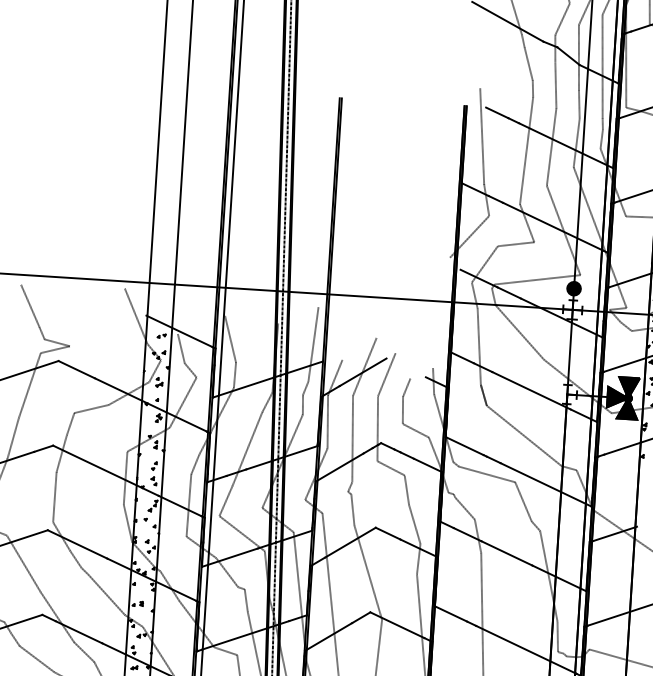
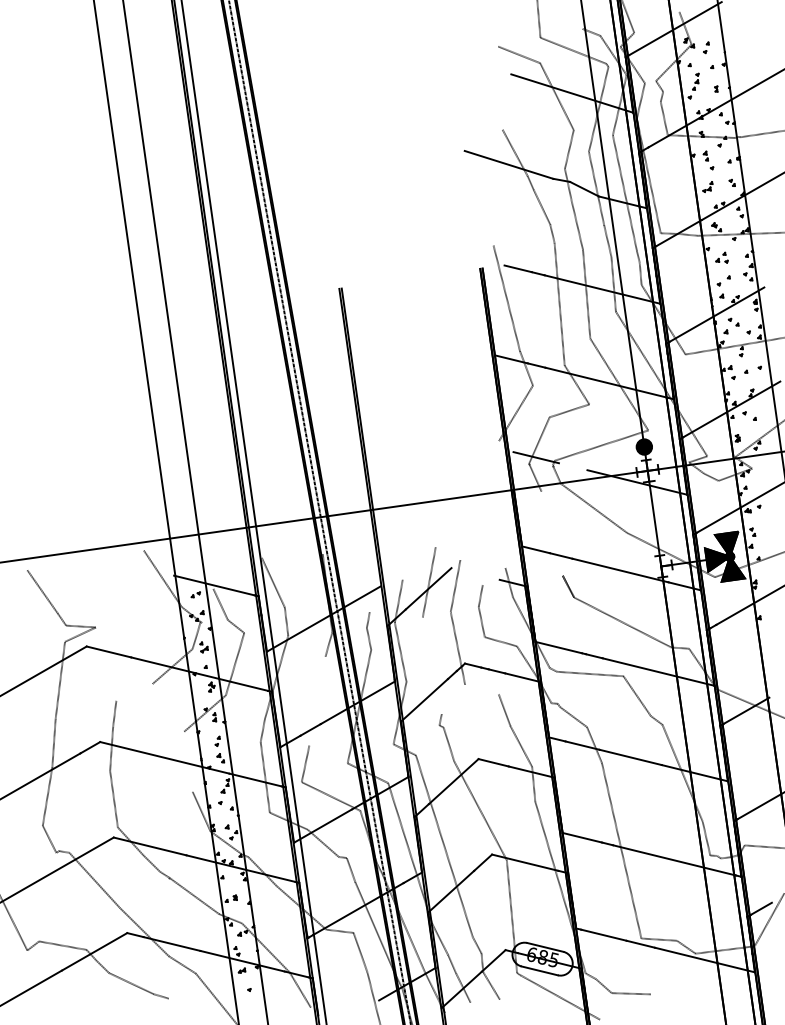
line: (508, 292) -> (572, 466), removed
line: (313, 343) -> (366, 568), removed
line: (478, 346) -> (551, 533), removed
line: (91, 408) -> (134, 691), removed
line: (351, 438) -> (431, 665), removed
line: (247, 448) -> (317, 700), removed
line: (390, 468) -> (481, 689), removed
line: (125, 478) -> (188, 761), removed

